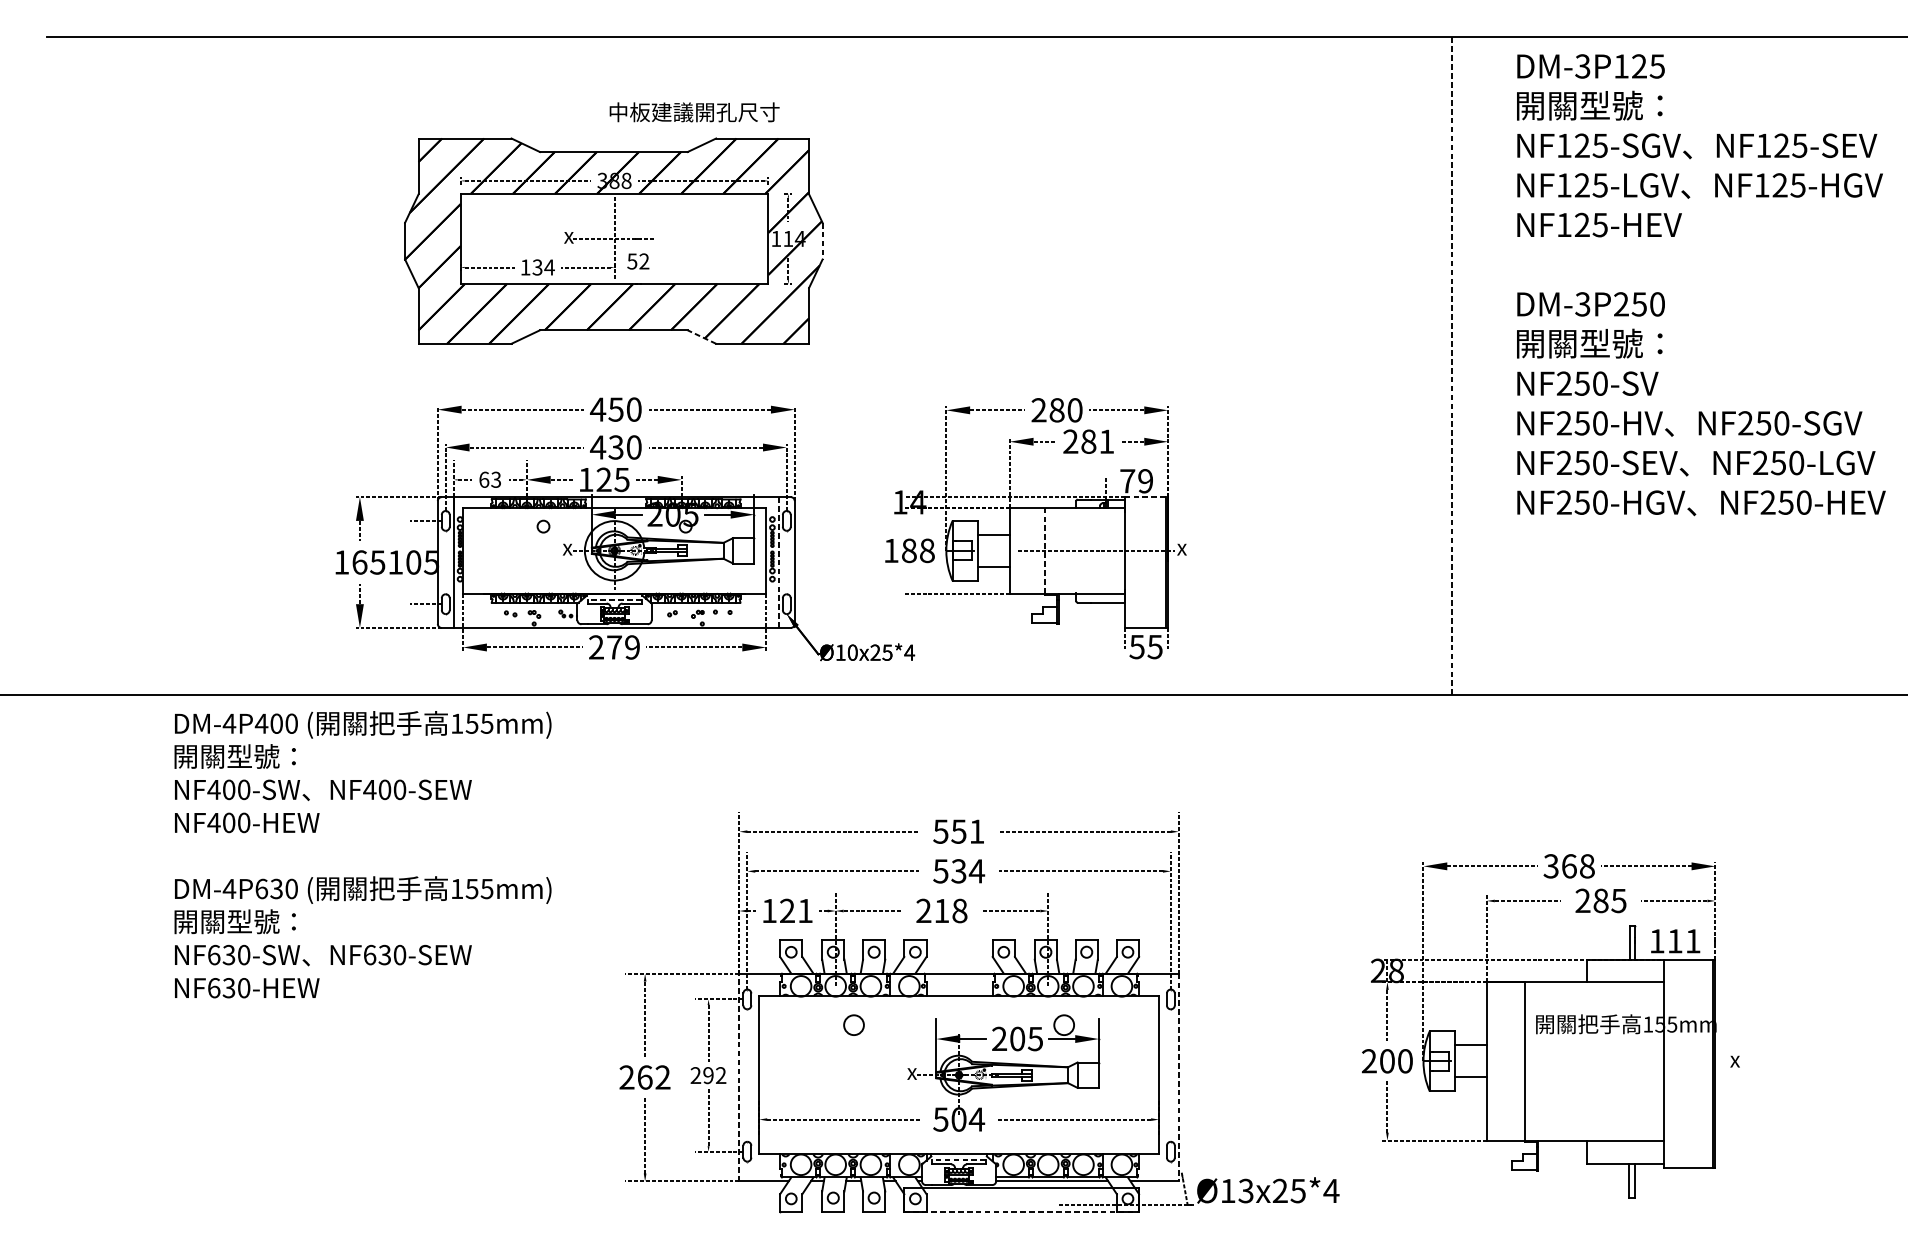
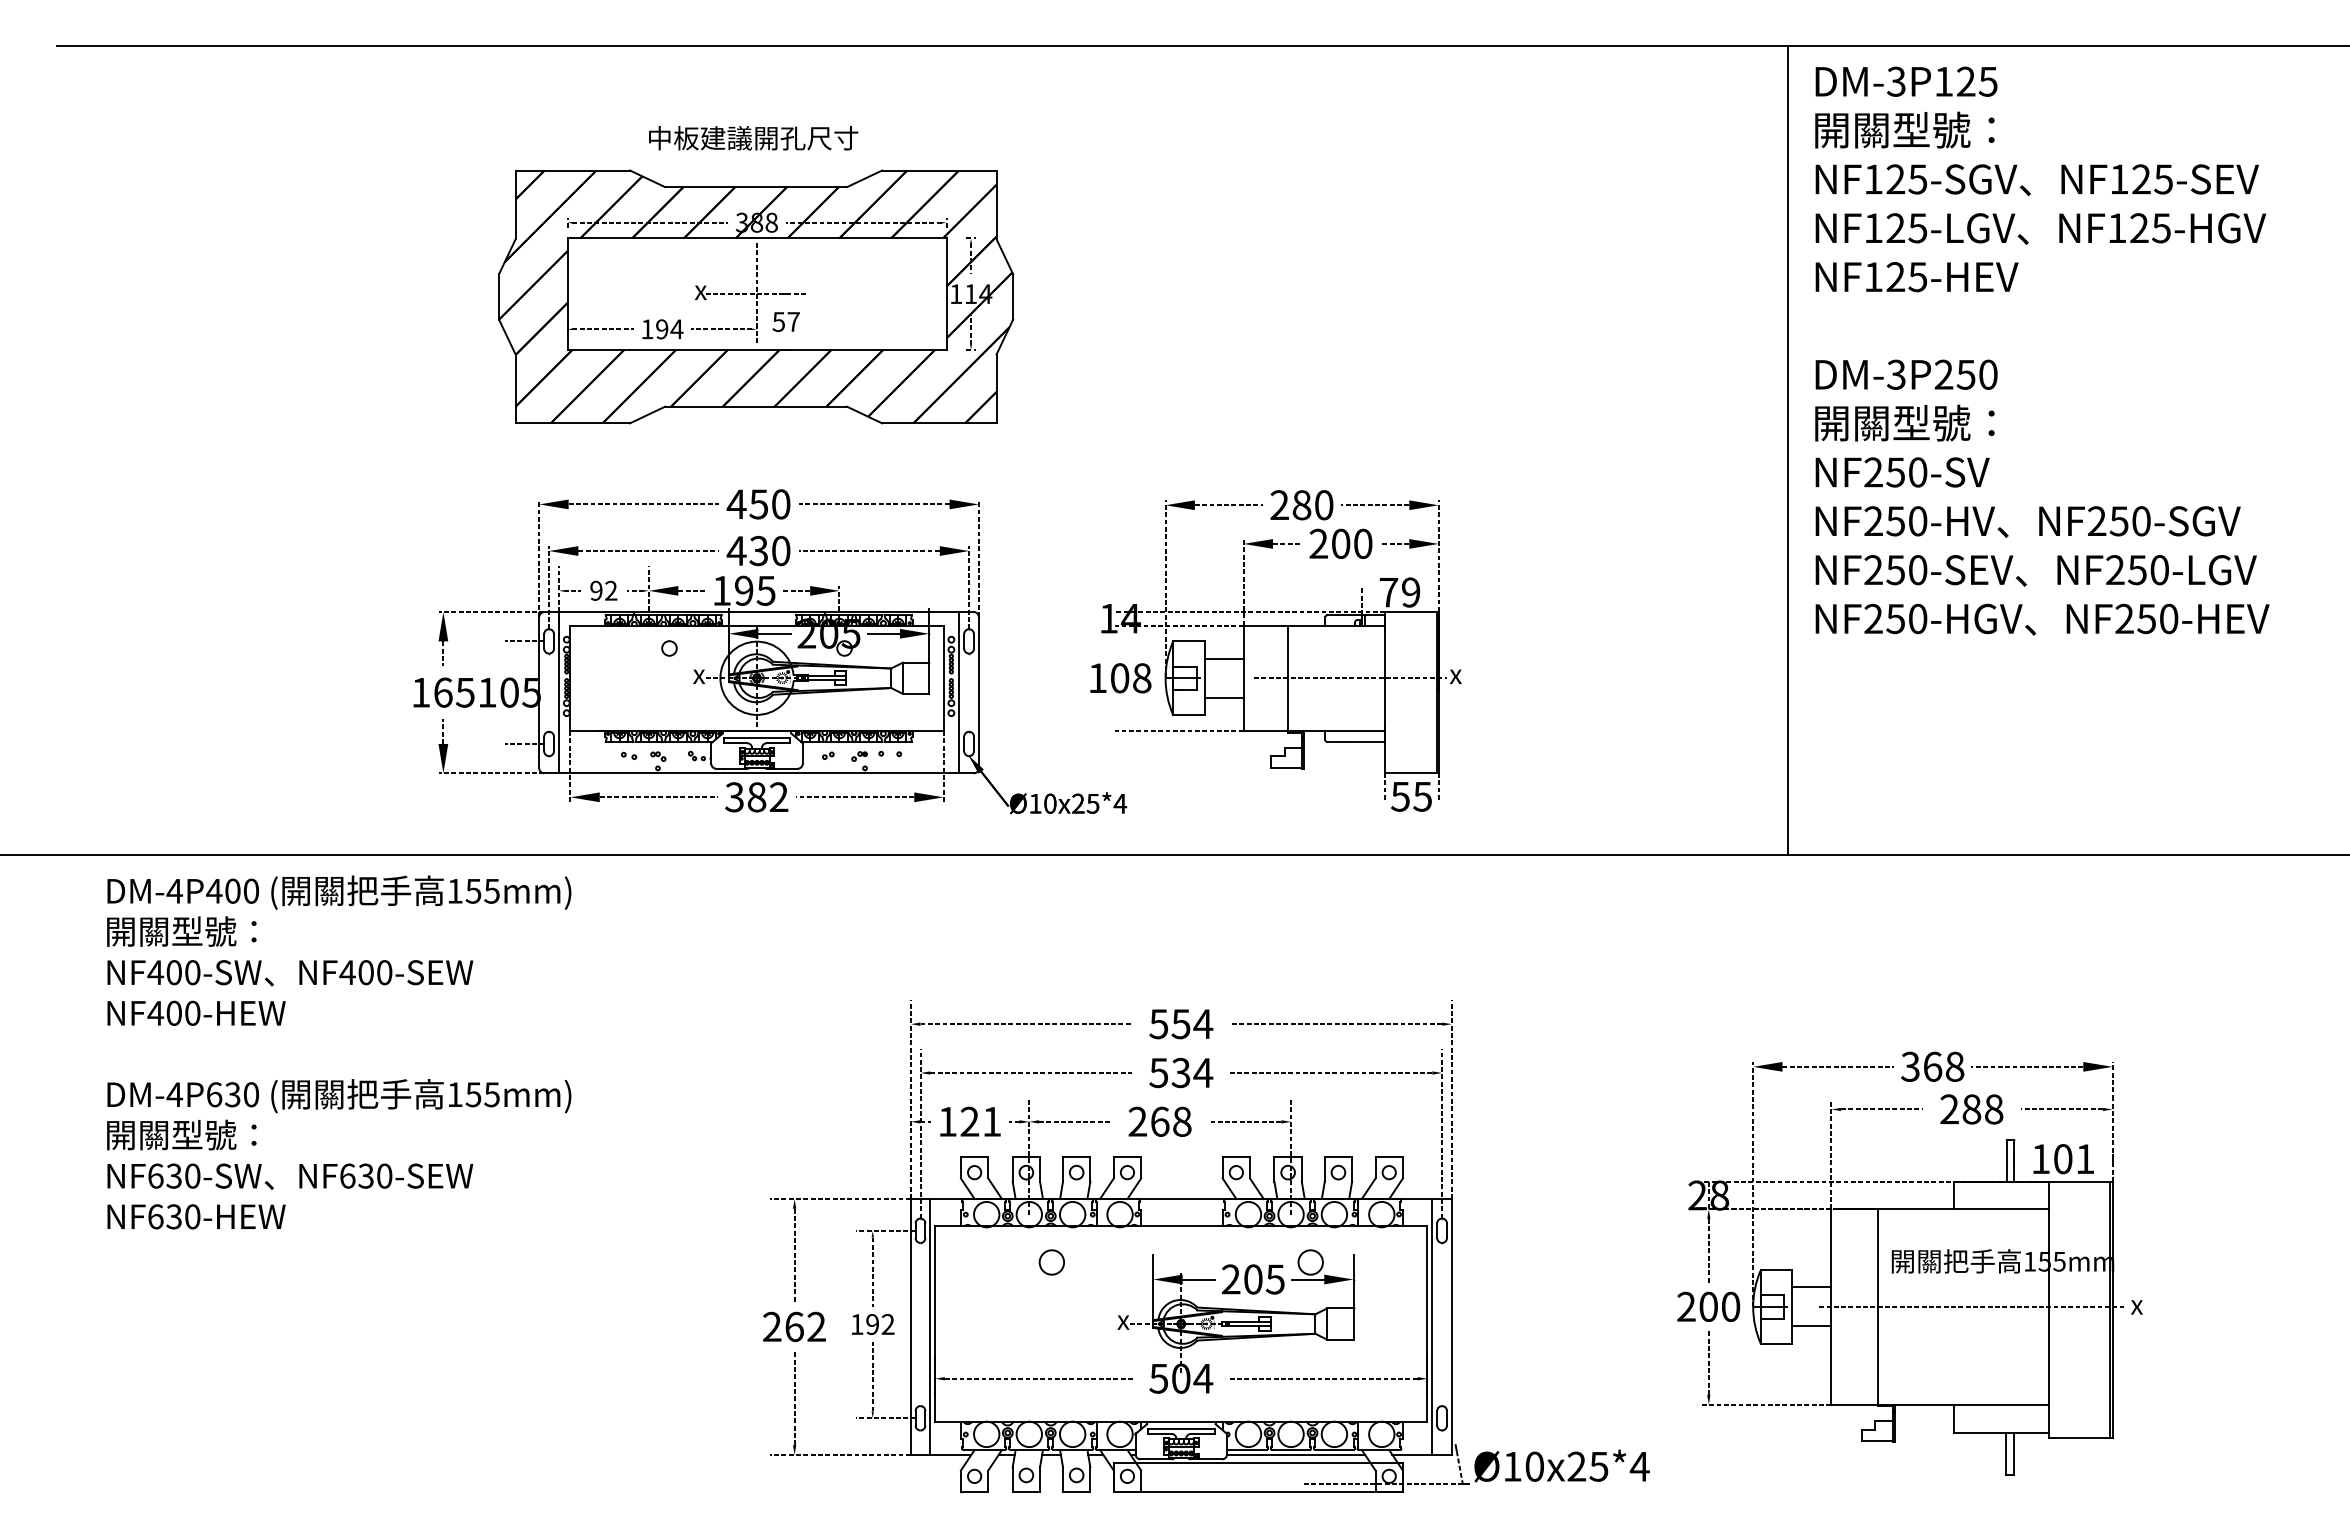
text: (694, 112) -> (753, 138), moved
line: (822, 240) -> (1013, 296), dashed -> solid
text: (644, 261) -> (793, 321), 52 -> 57
text: (537, 267) -> (661, 329), 134 -> 194
text: (1701, 284) -> (2042, 350), moved
line: (701, 336) -> (864, 414), dashed -> solid
line: (1452, 365) -> (1788, 450), dashed -> solid
text: (1098, 441) -> (1352, 543), 281 -> 200
text: (489, 479) -> (603, 590), 63 -> 92
text: (604, 479) -> (744, 590), 125 -> 195
line: (1146, 496) -> (1411, 611), dashed -> solid
text: (908, 551) -> (1119, 678), 188 -> 108
line: (1045, 551) -> (1287, 678), dashed -> solid
line: (779, 562) -> (959, 692), dashed -> solid
line: (614, 599) -> (756, 738), dashed -> solid
text: (614, 647) -> (756, 797), 279 -> 382
text: (977, 831) -> (1203, 1023), 551 -> 554
text: (363, 854) -> (339, 1052), moved
text: (1618, 900) -> (1993, 1109), 285 -> 288
text: (942, 910) -> (1160, 1121), 218 -> 268
text: (1675, 941) -> (2063, 1159), 111 -> 101
line: (1601, 1060) -> (1972, 1306), added
text: (695, 1075) -> (856, 1324), 292 -> 192
line: (739, 1077) -> (910, 1326), dashed -> solid
line: (755, 1077) -> (930, 1326), added
line: (1163, 1077) -> (1432, 1326), added
line: (1178, 1077) -> (1451, 1326), dashed -> solid
line: (958, 1160) -> (1180, 1429), dashed -> solid
text: (1245, 1190) -> (1534, 1466), Ø13x25*4 -> Ø10x25*4
line: (1021, 1211) -> (1258, 1492), dashed -> solid

